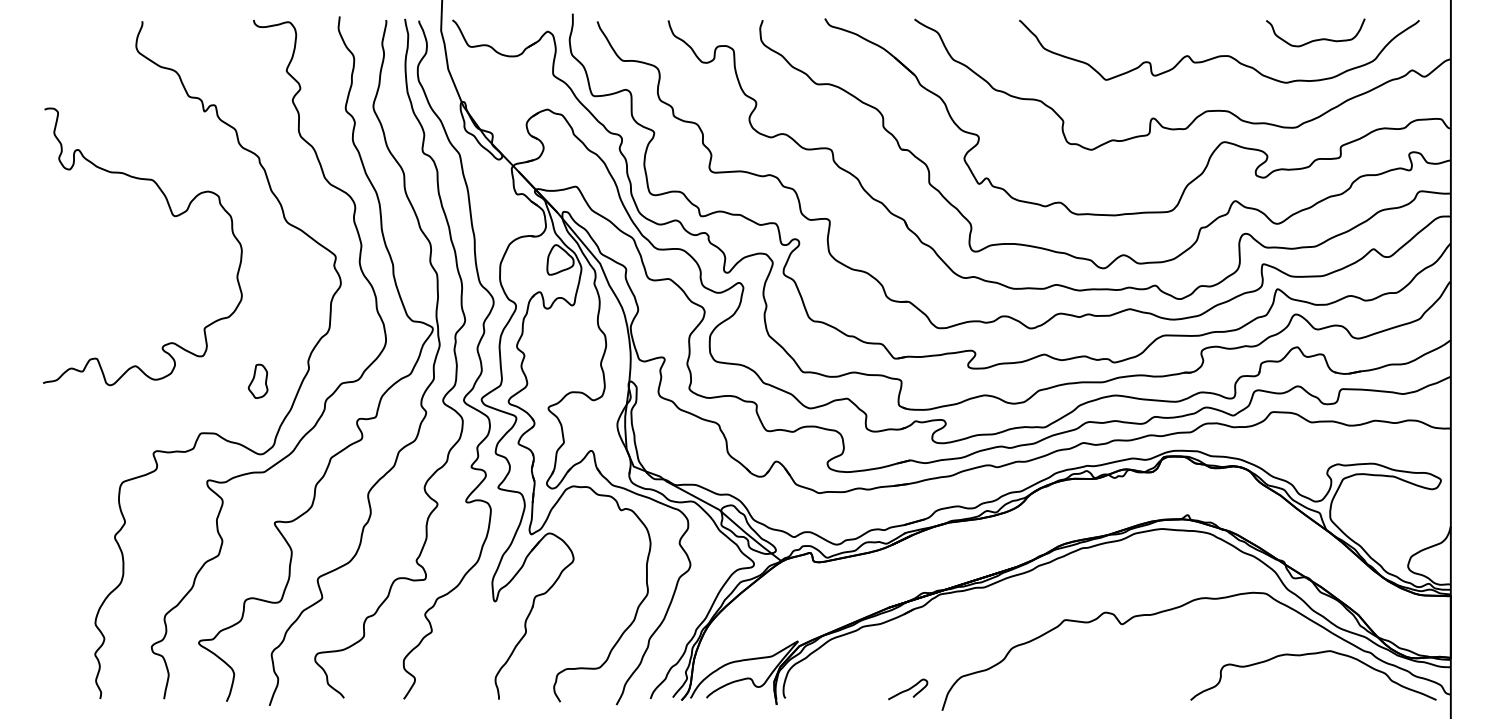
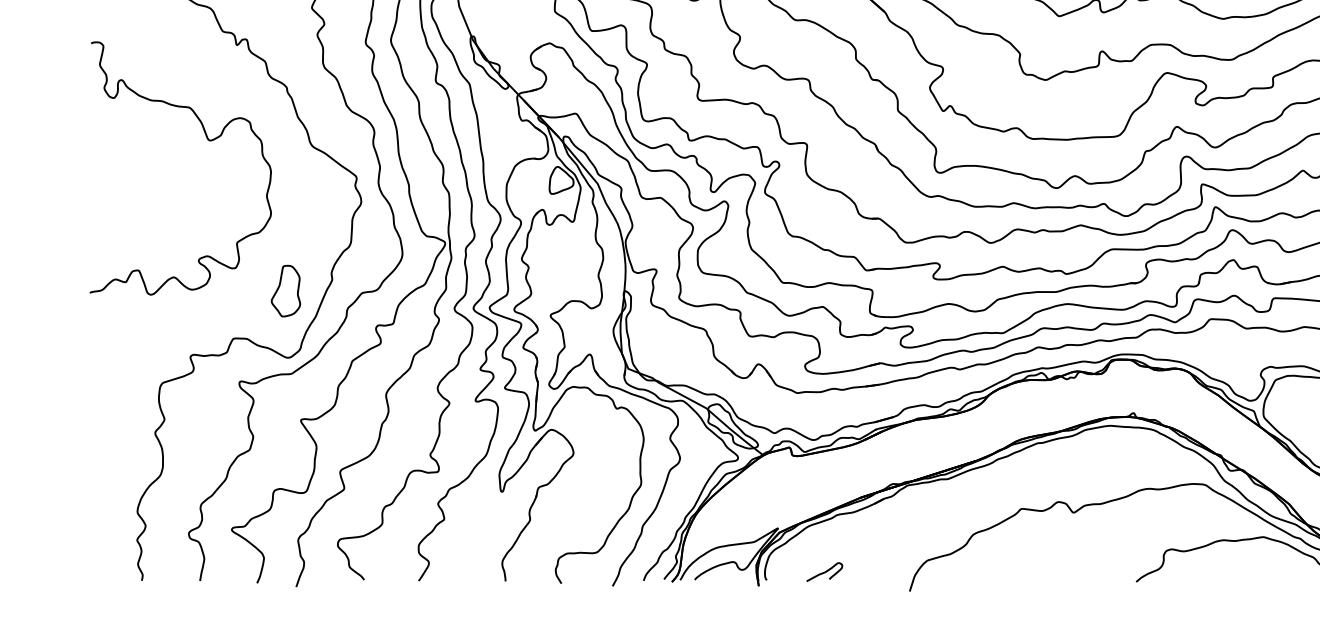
part: (257, 381) -> (285, 291), size x1.67
curve: (908, 689) -> (825, 572), moved

